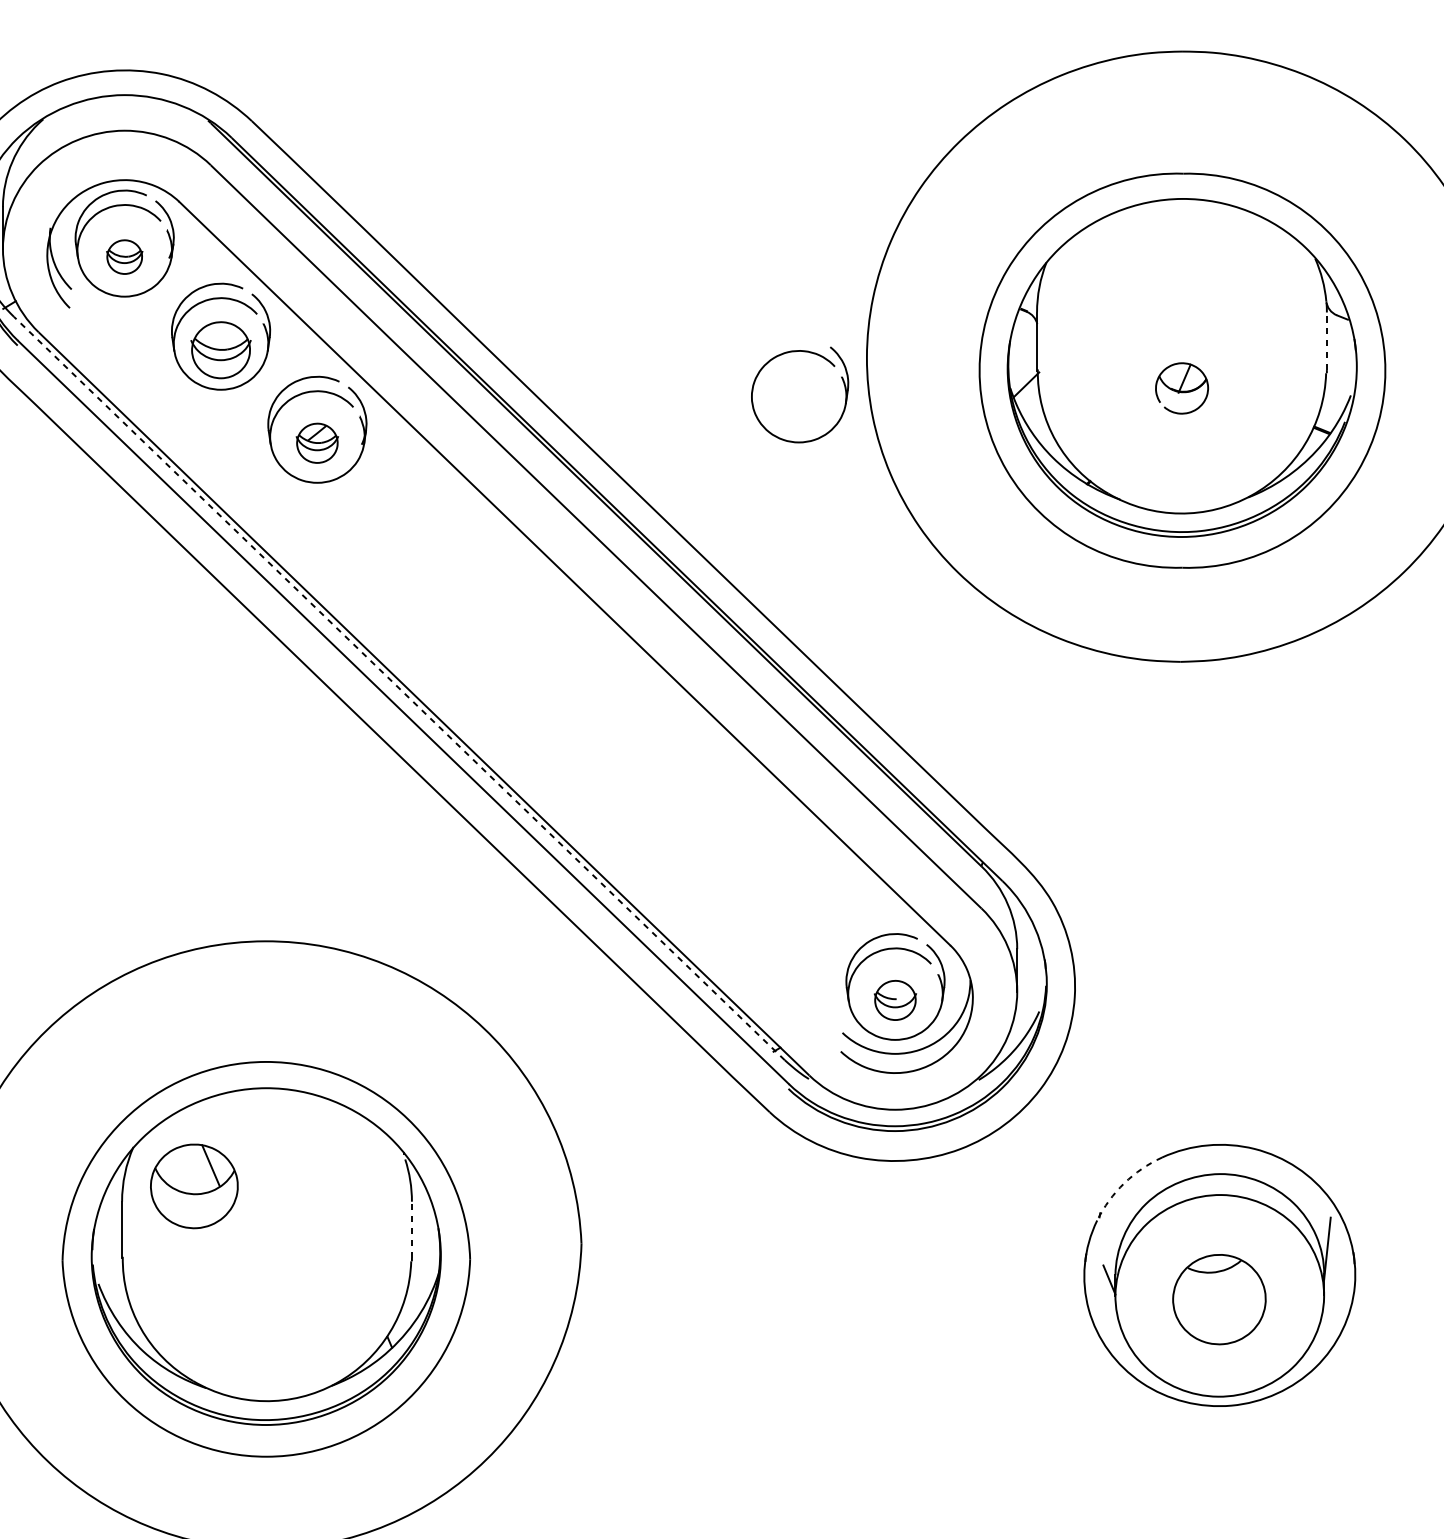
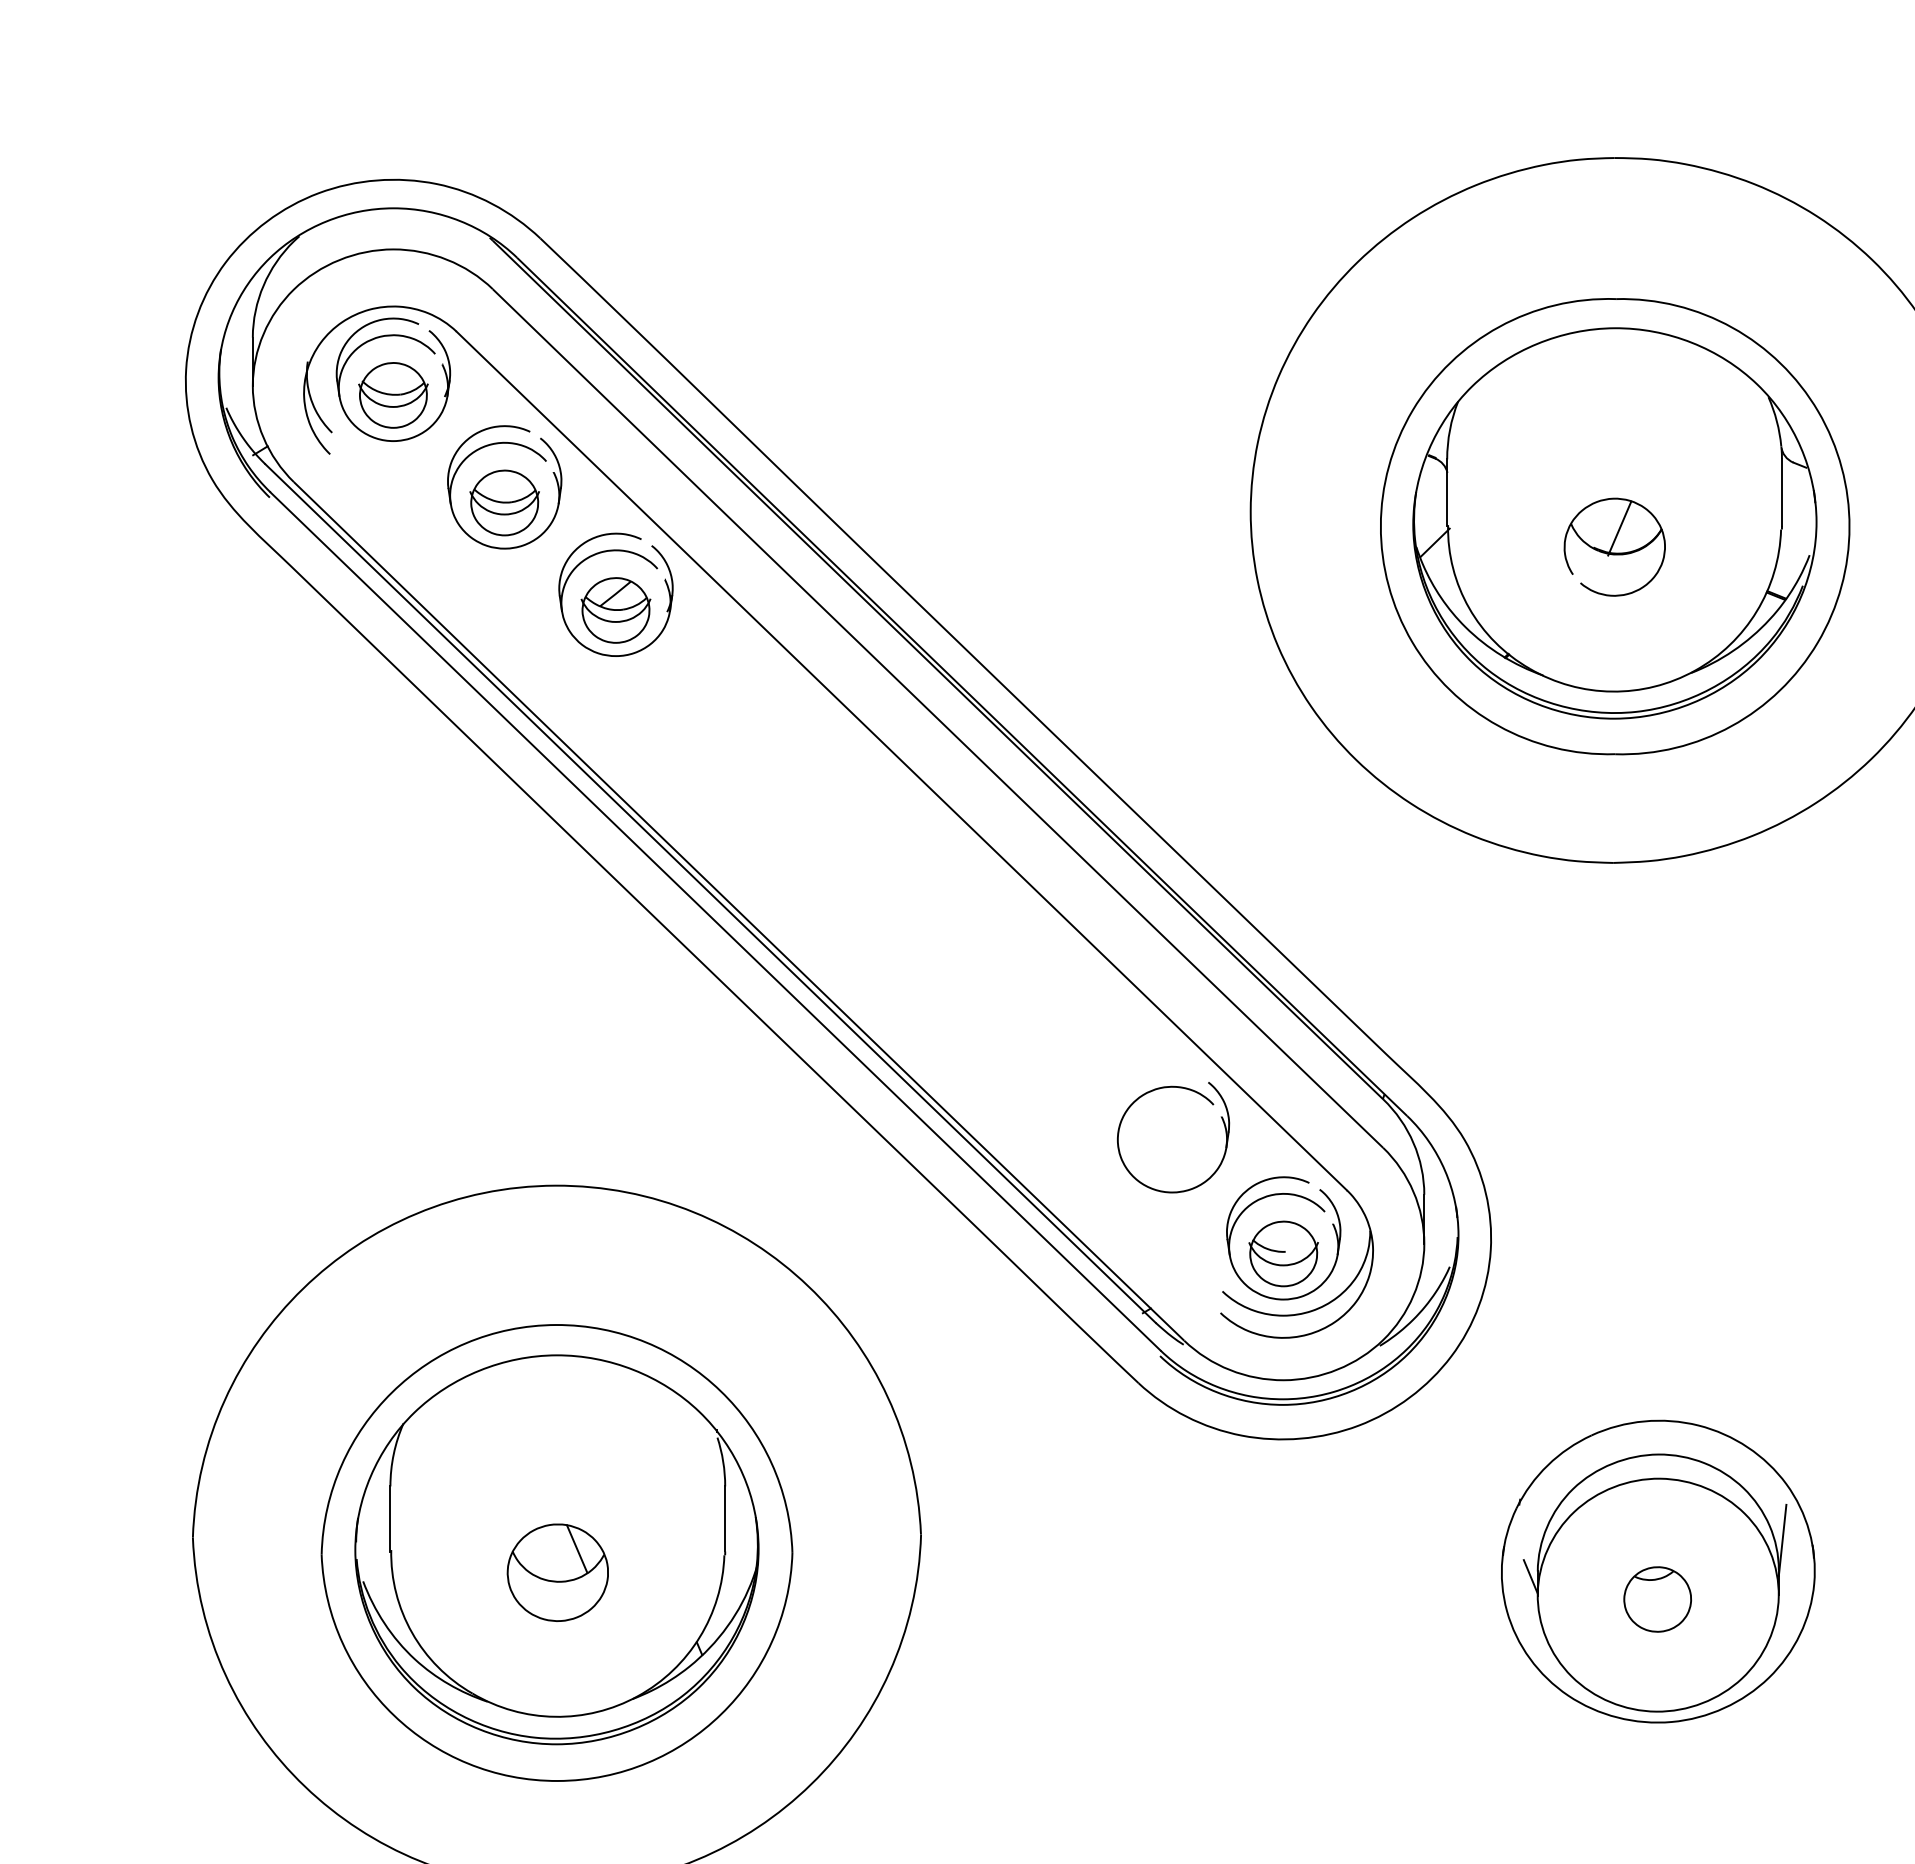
part: (124, 257) -> (393, 395), size x1.67
line: (1326, 341) -> (1781, 492), dashed -> solid
part: (805, 352) -> (1179, 1088), moved
part: (1181, 387) -> (1614, 546), size x1.67
part: (316, 443) -> (615, 610), size x1.43
line: (399, 688) -> (710, 893), dashed -> solid
part: (895, 1000) -> (1283, 1253), size x1.43
arc: (1123, 1183) -> (1547, 1465), dashed -> solid
part: (194, 1186) -> (557, 1572), moved
line: (412, 1229) -> (725, 1518), dashed -> solid
part: (1219, 1299) -> (1657, 1599), size x0.62

